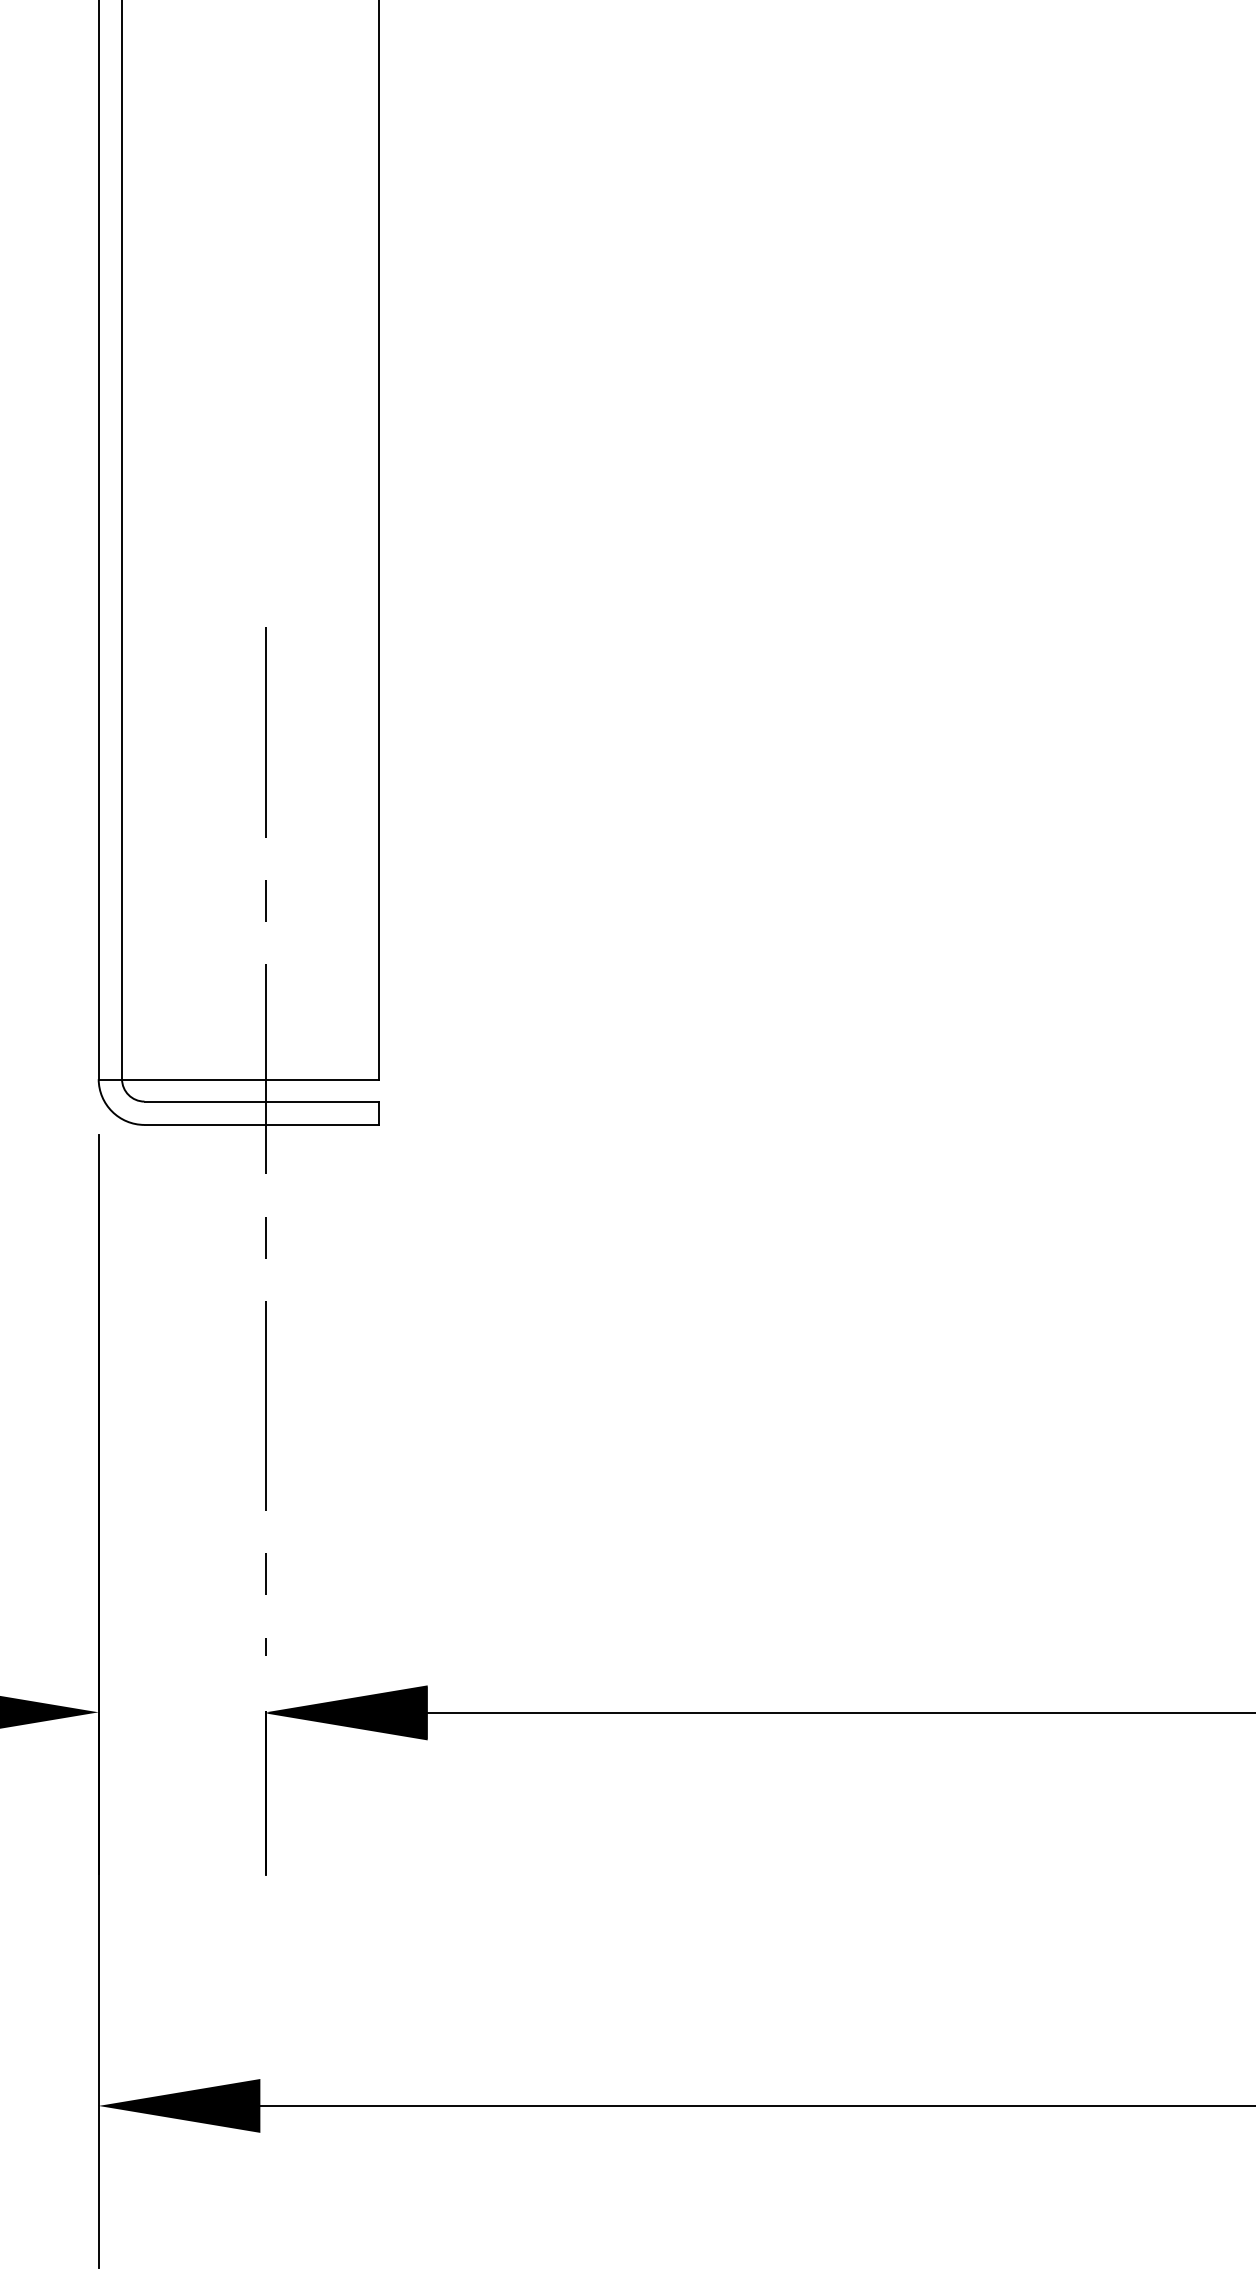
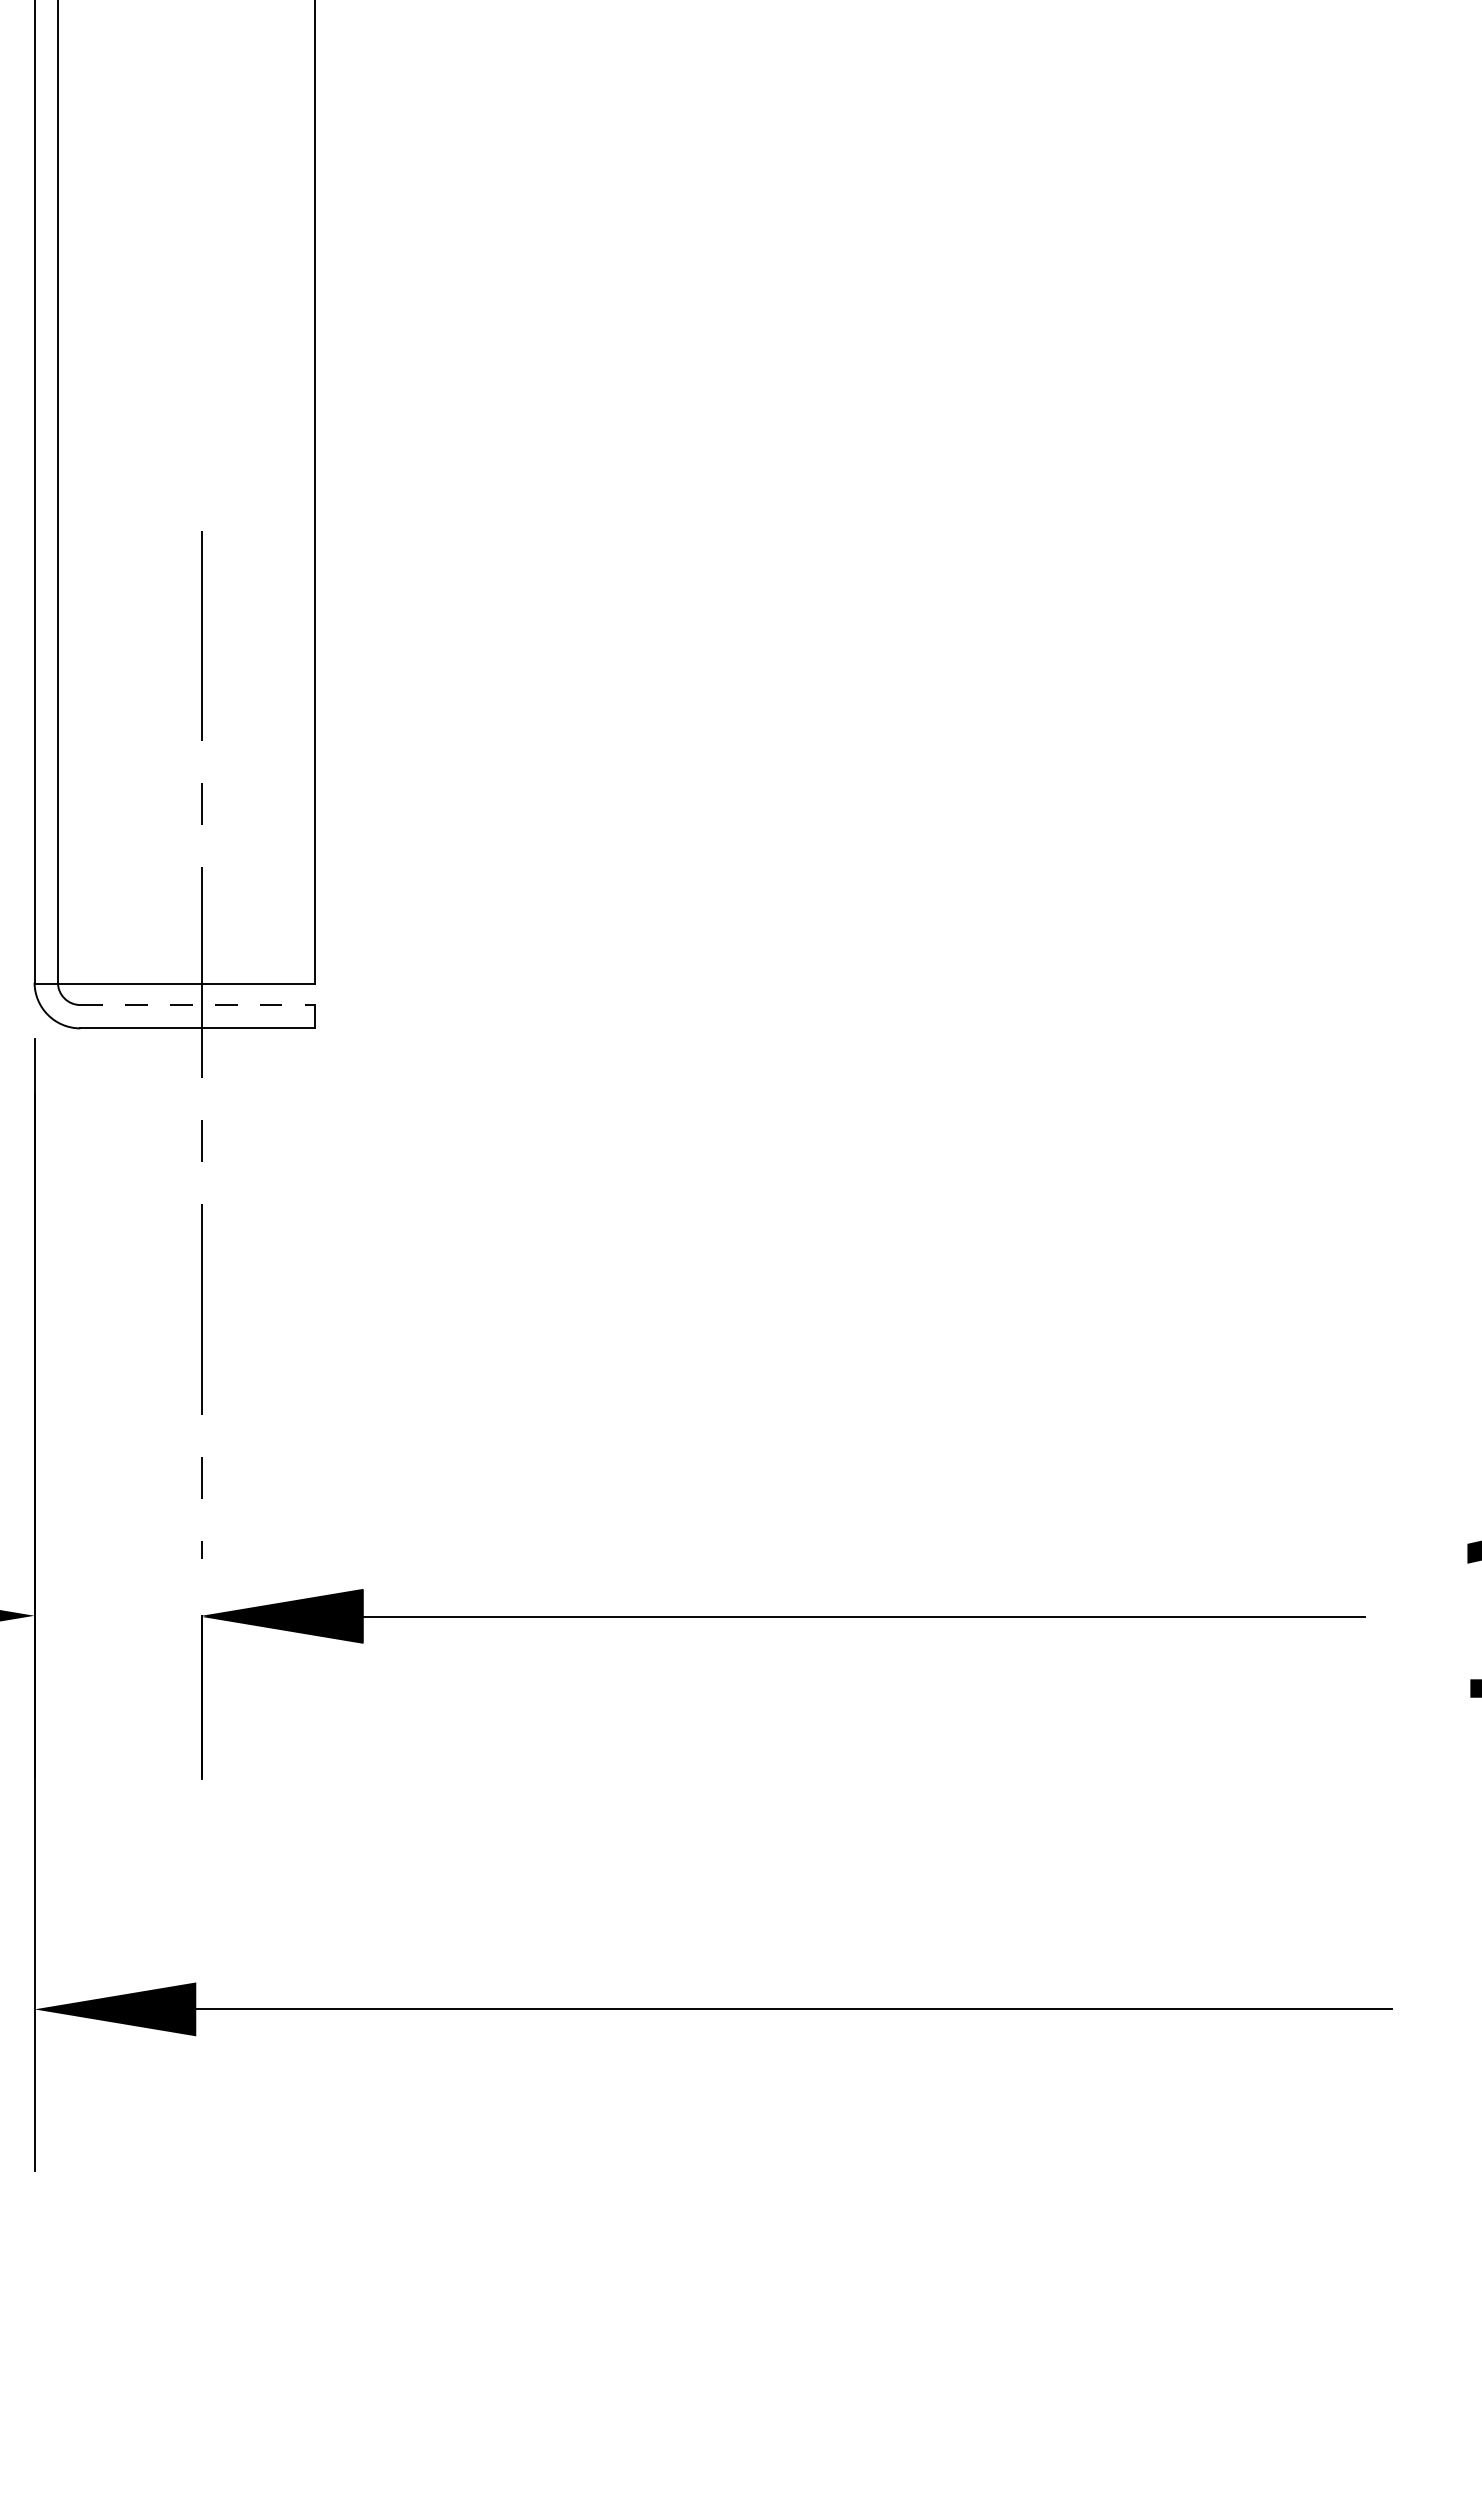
line: (262, 1102) -> (198, 1005), solid -> dashed

